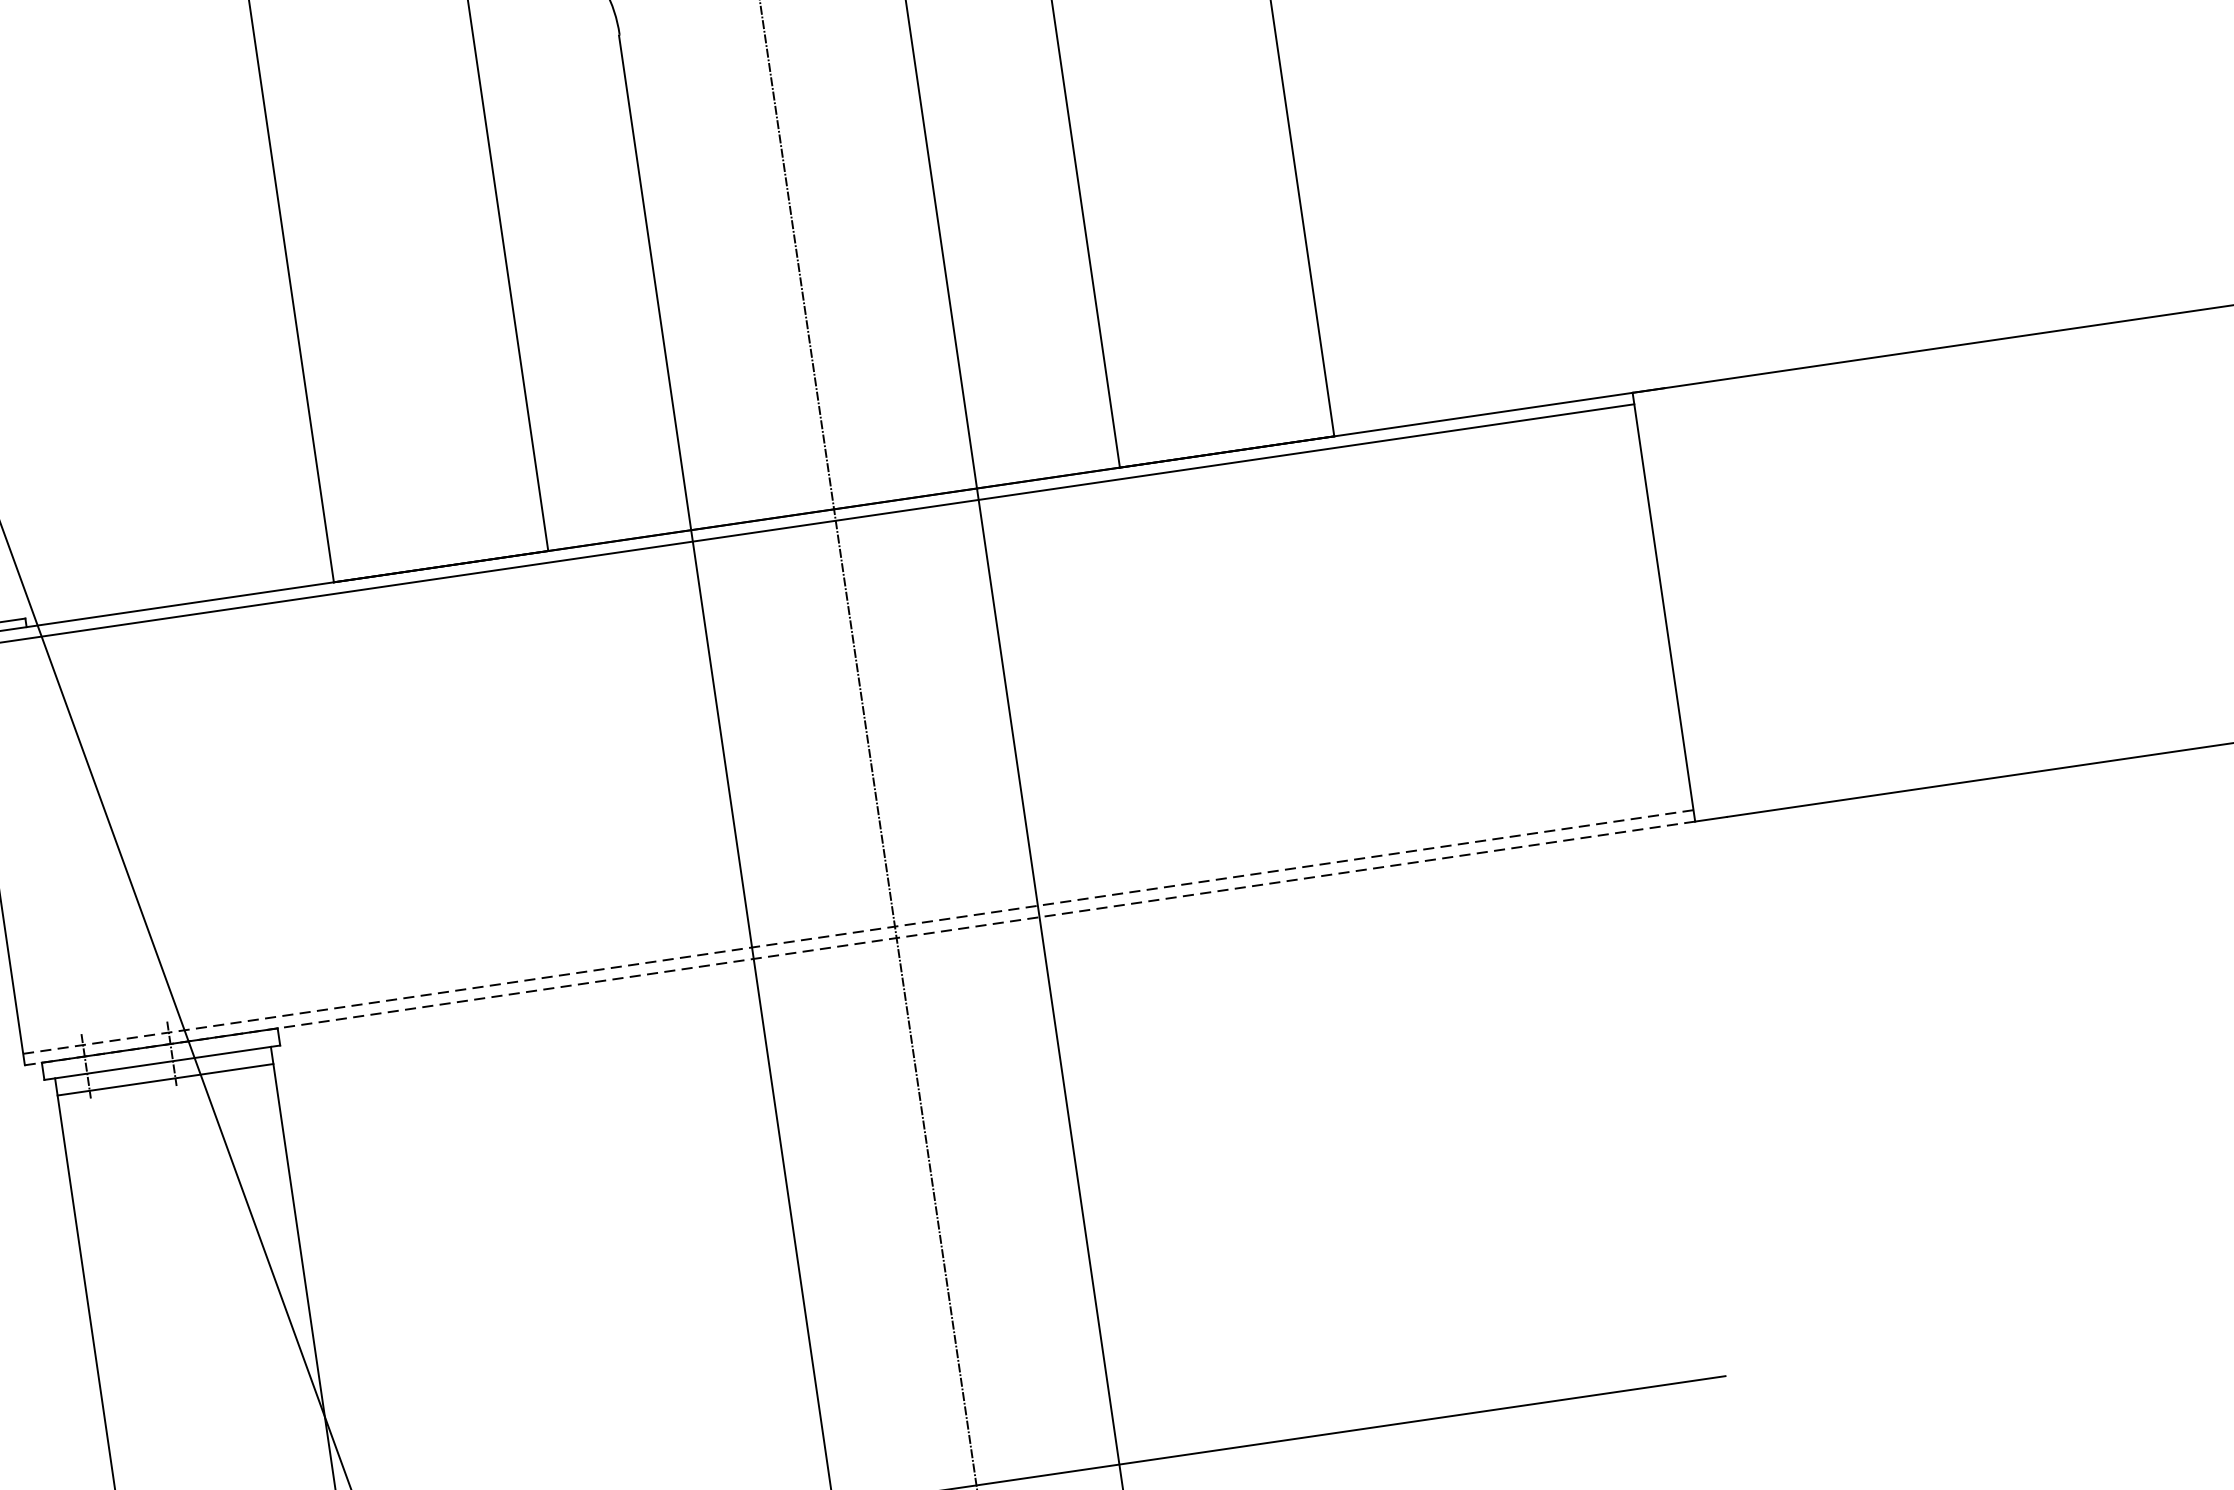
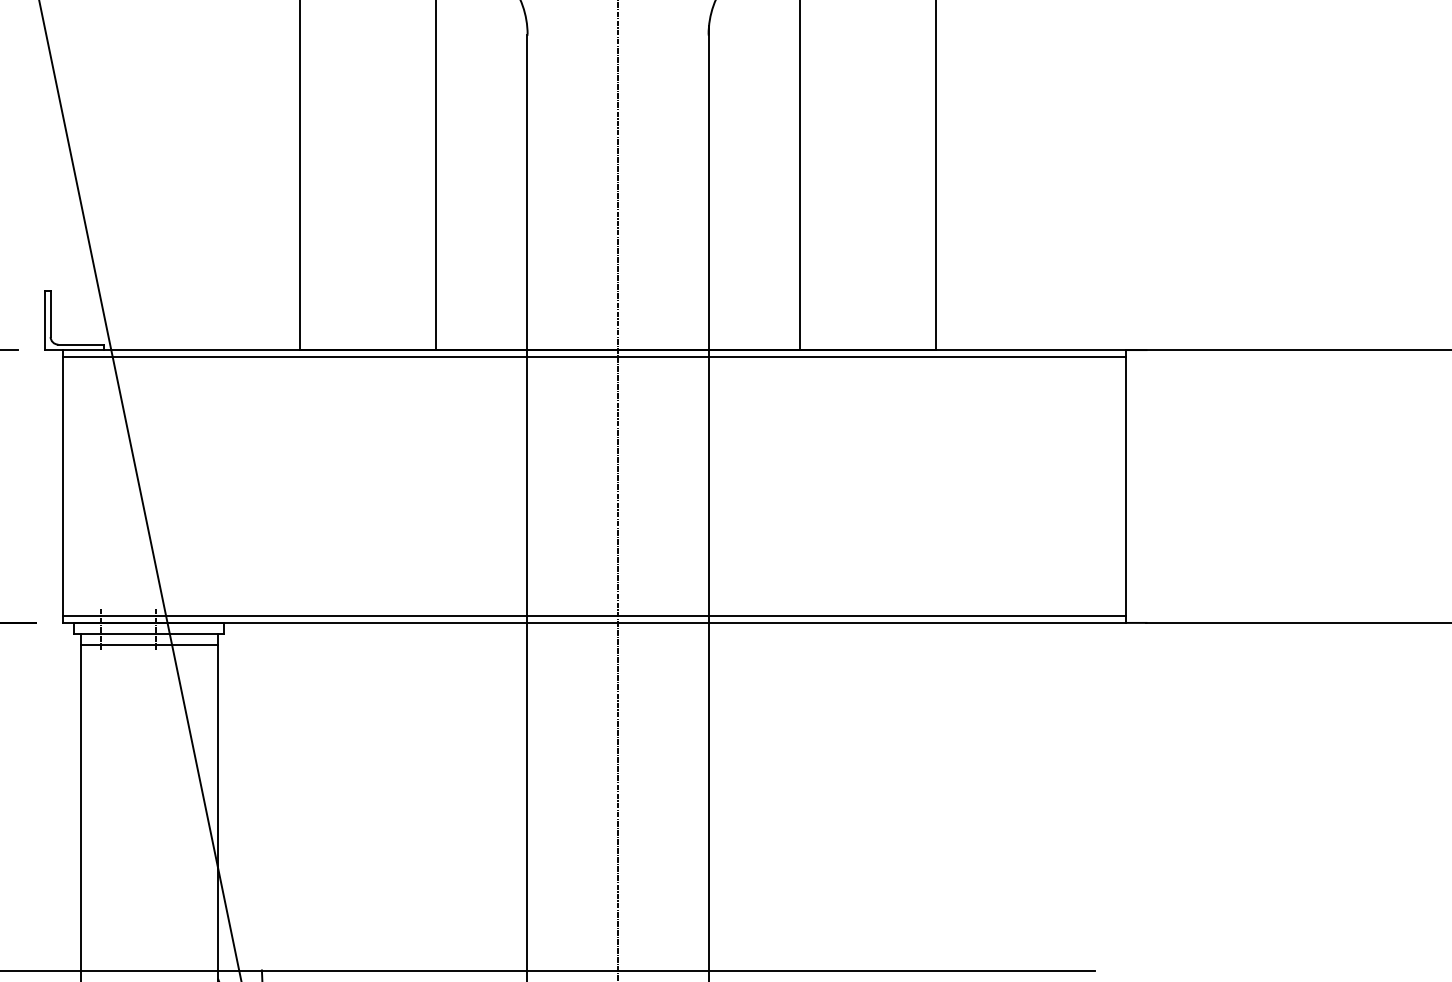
line: (857, 931) -> (594, 615), dashed -> solid
line: (859, 942) -> (594, 622), dashed -> solid

